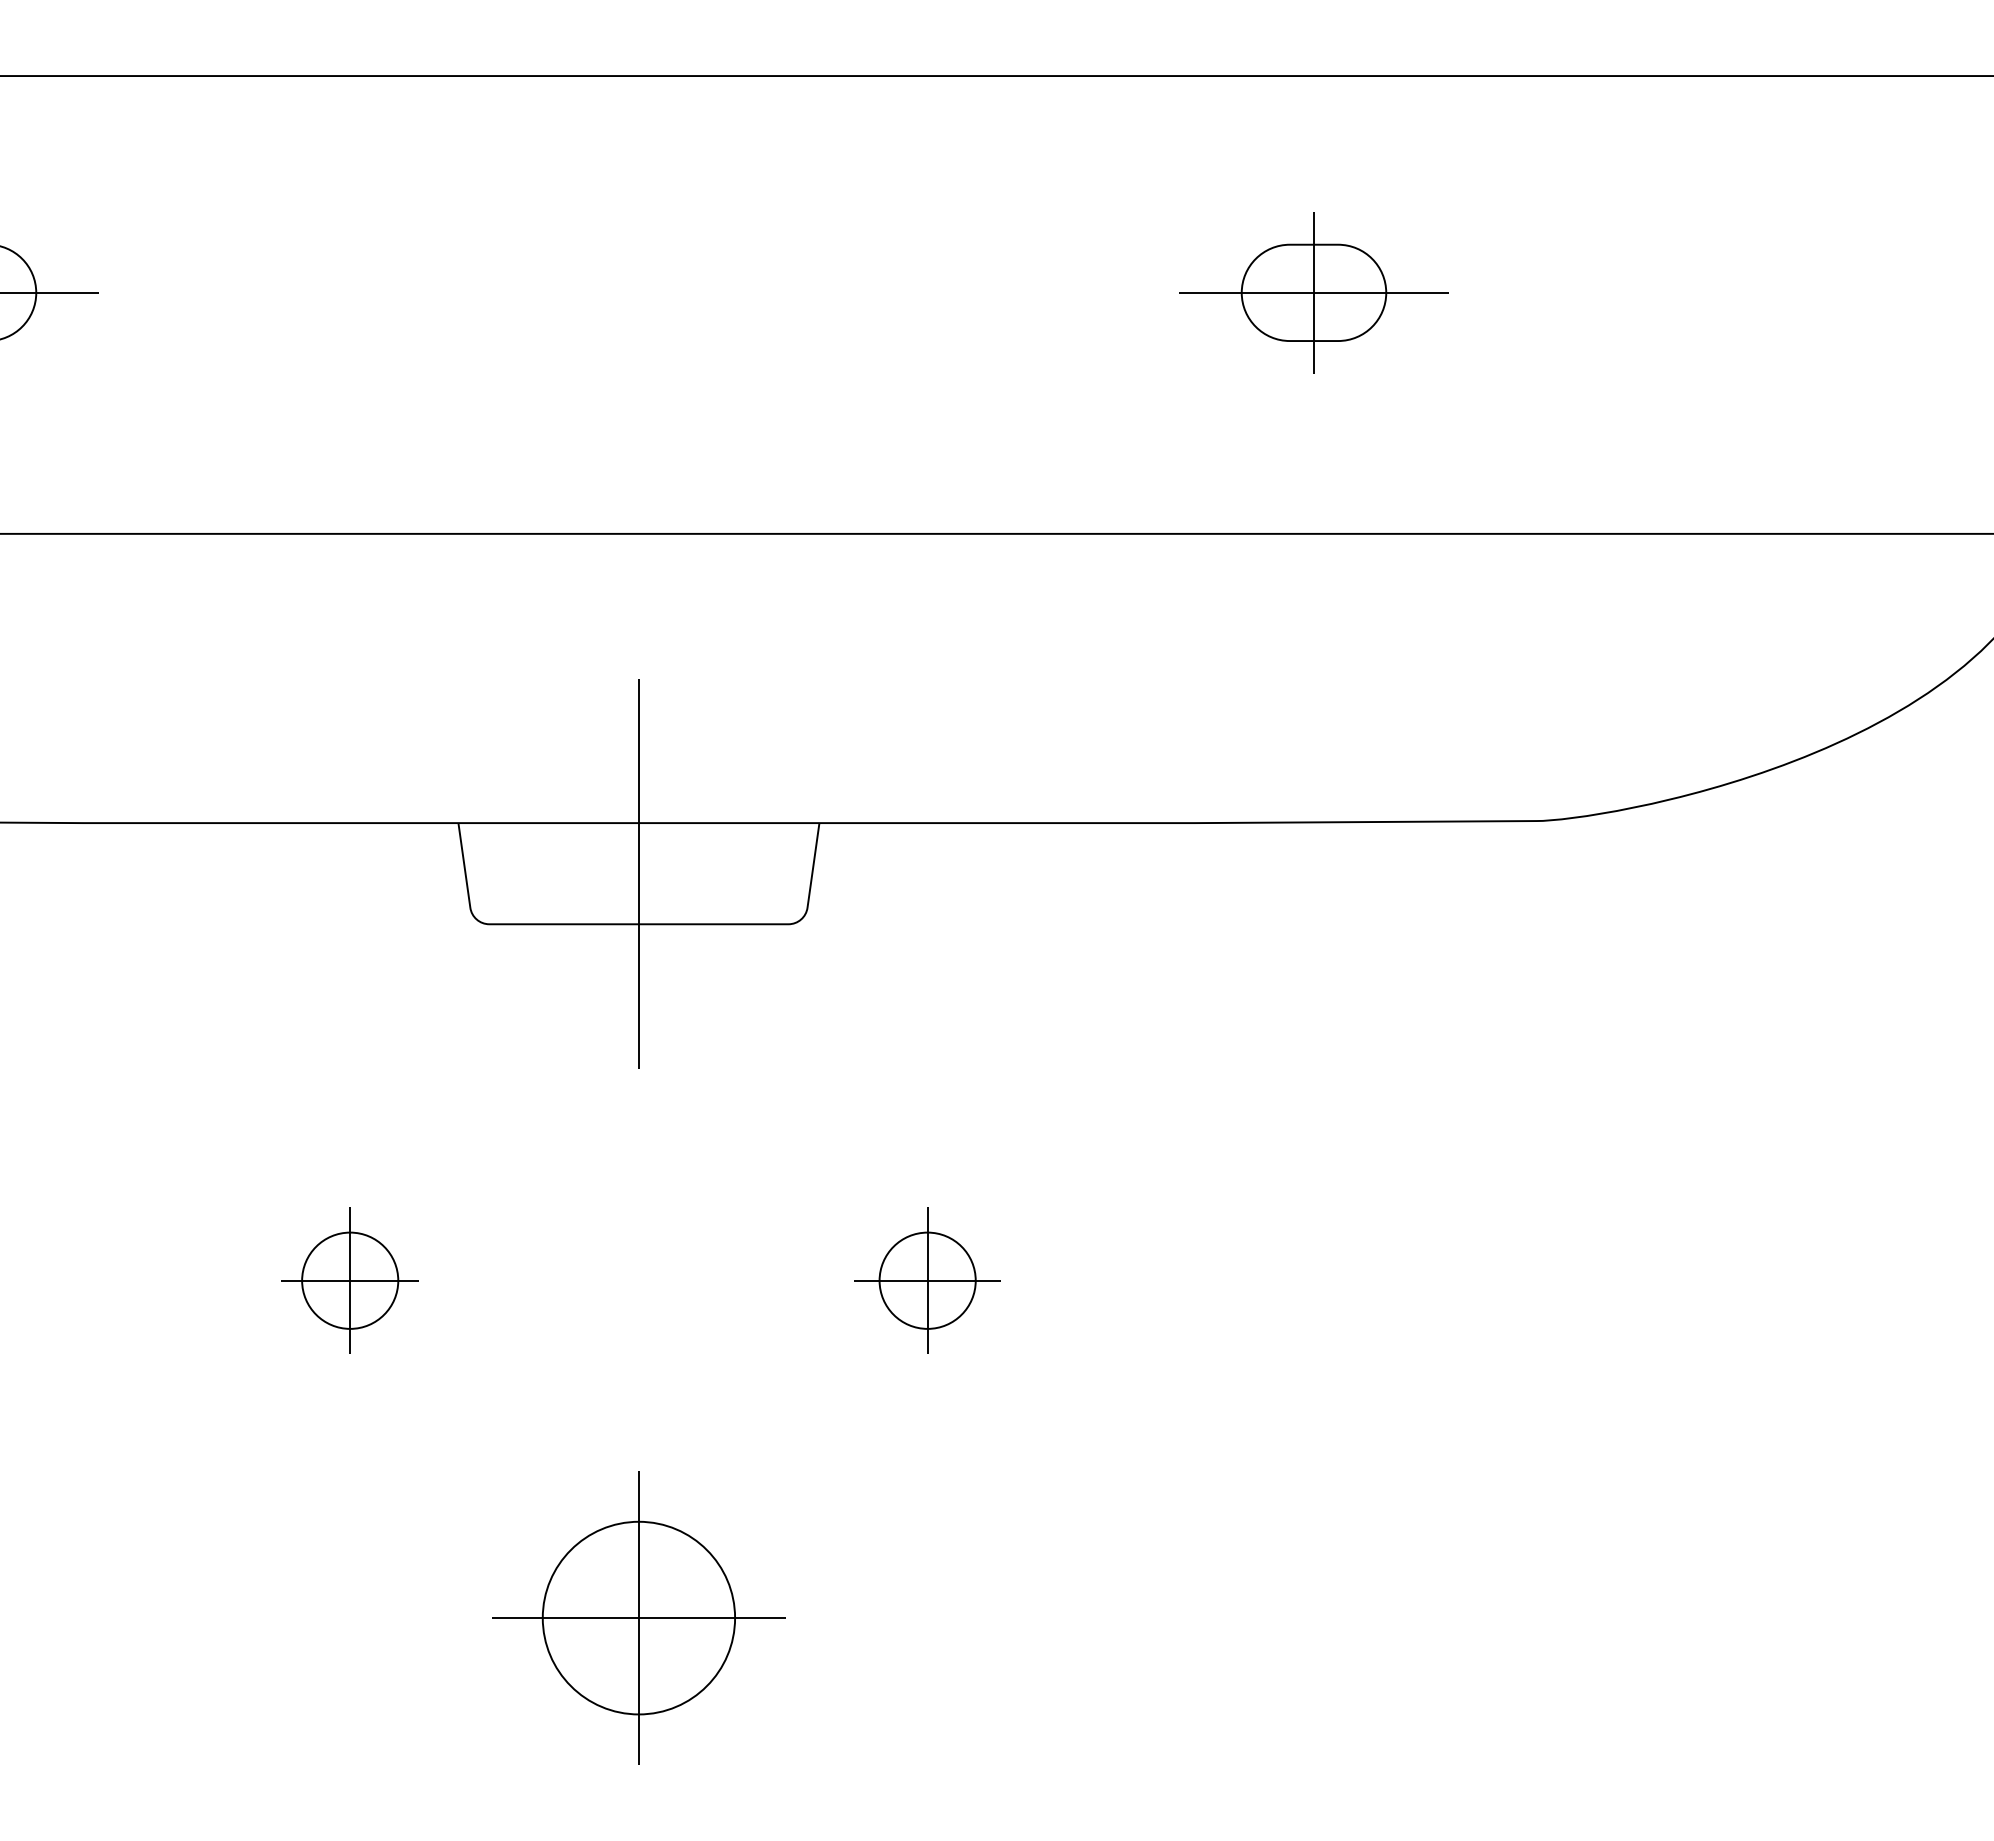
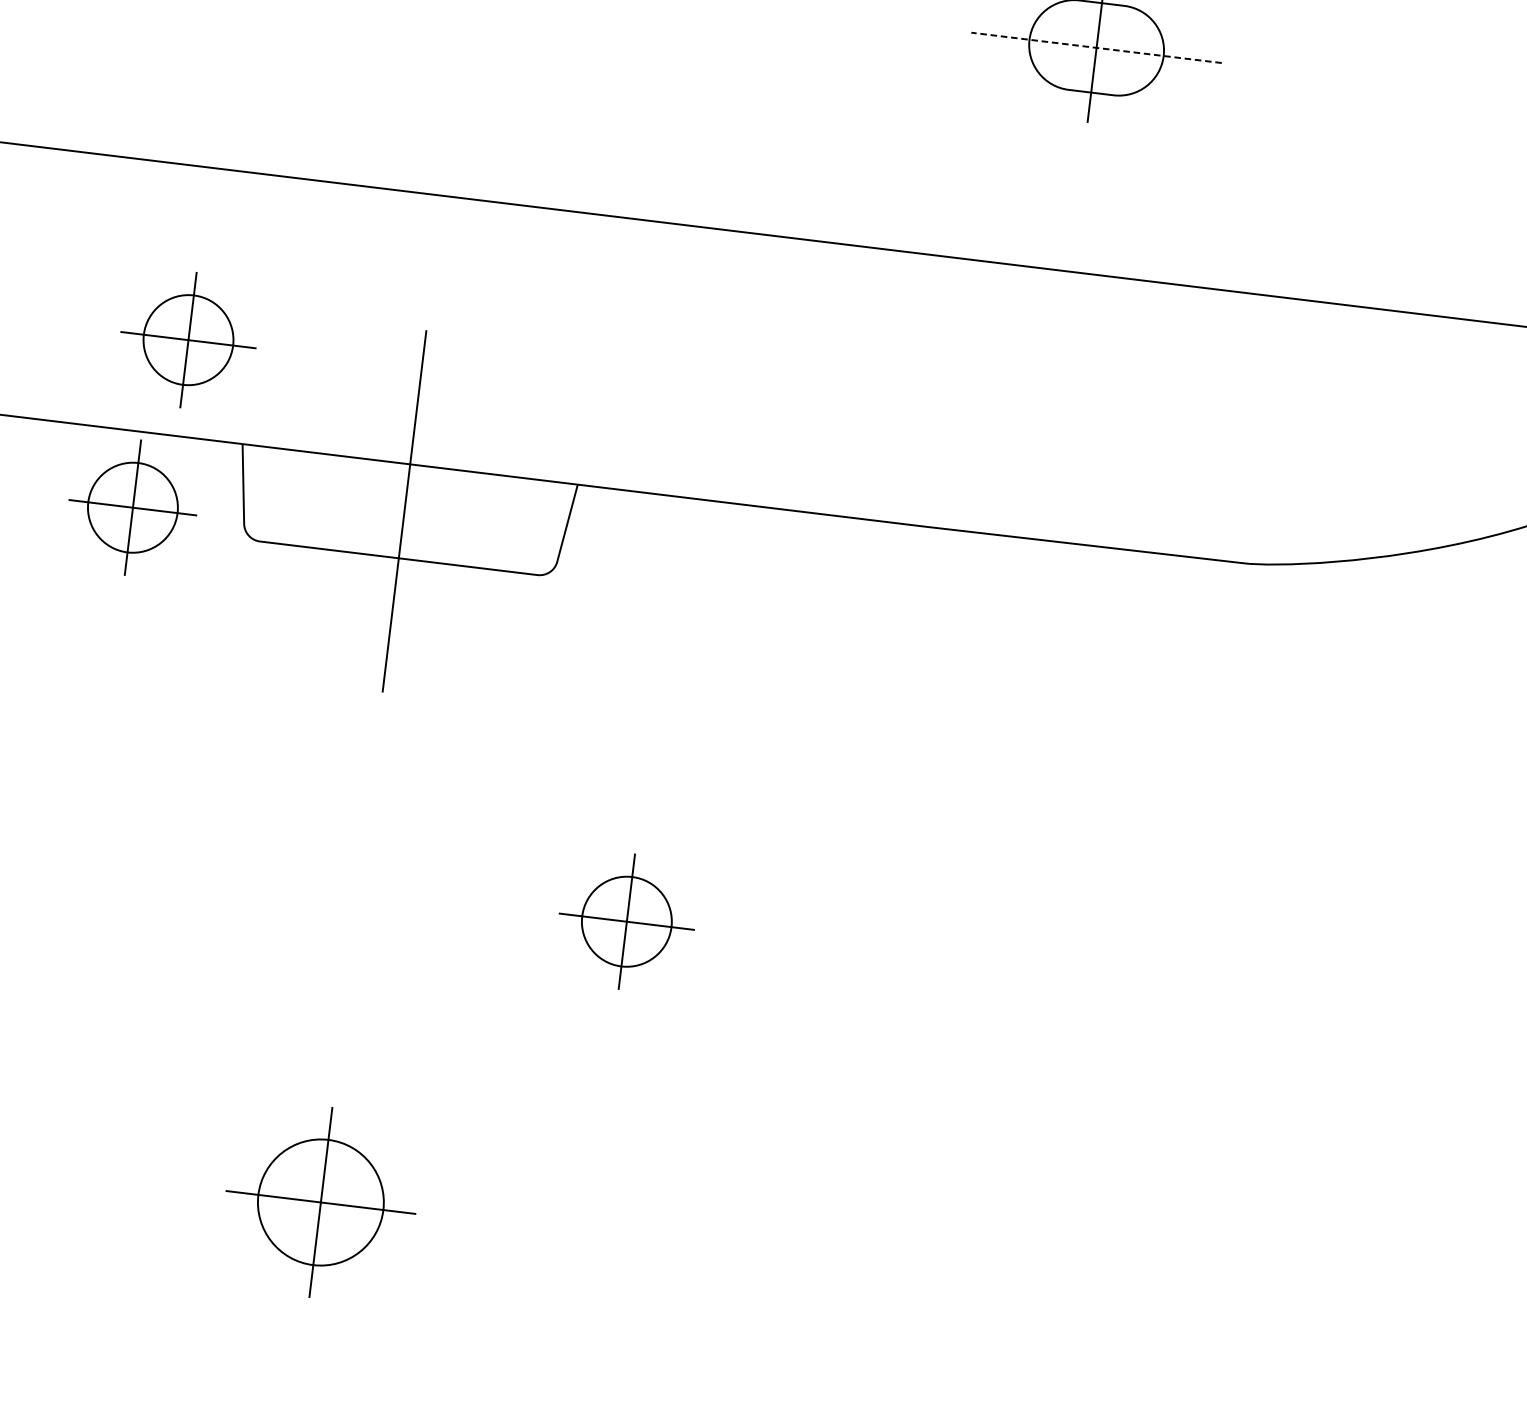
line: (1313, 292) -> (1096, 47), solid -> dashed
part: (387, 719) -> (188, 339), added
part: (349, 1280) -> (132, 507), moved
part: (638, 1617) -> (320, 1201), size x0.7

